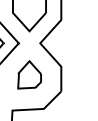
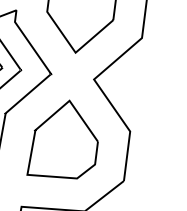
part: (29, 74) -> (64, 139), size x1.43

